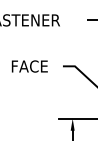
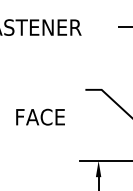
text: (29, 66) -> (40, 117), moved

